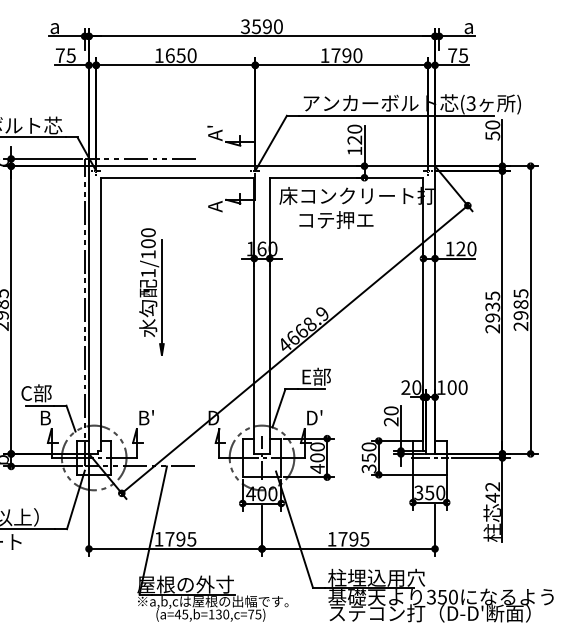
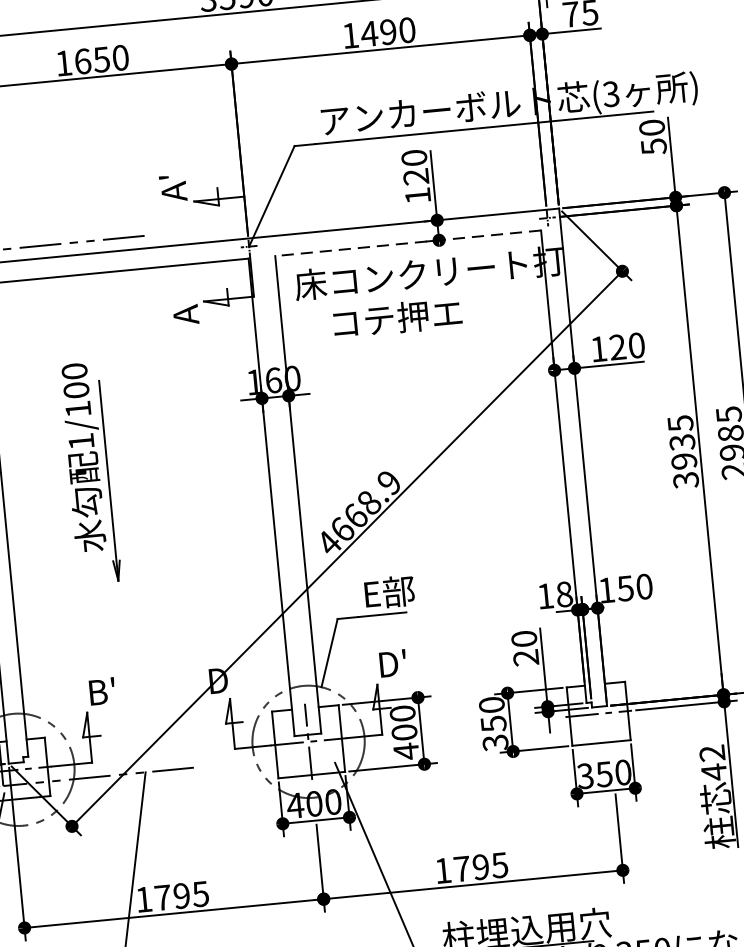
text: (335, 55) -> (368, 33), 1790 -> 1490
line: (346, 177) -> (407, 242), solid -> dashed
text: (493, 328) -> (687, 479), 2935 -> 3935
text: (411, 387) -> (555, 595), 20 -> 18
text: (451, 387) -> (624, 588), 100 -> 150

